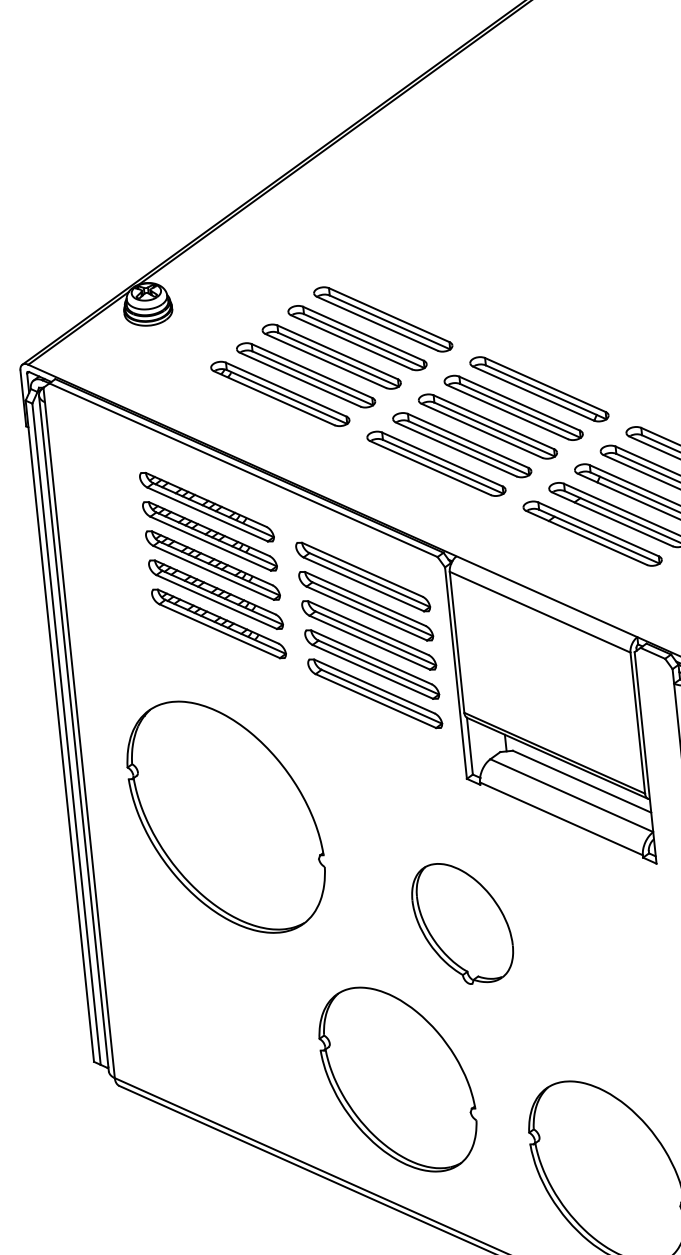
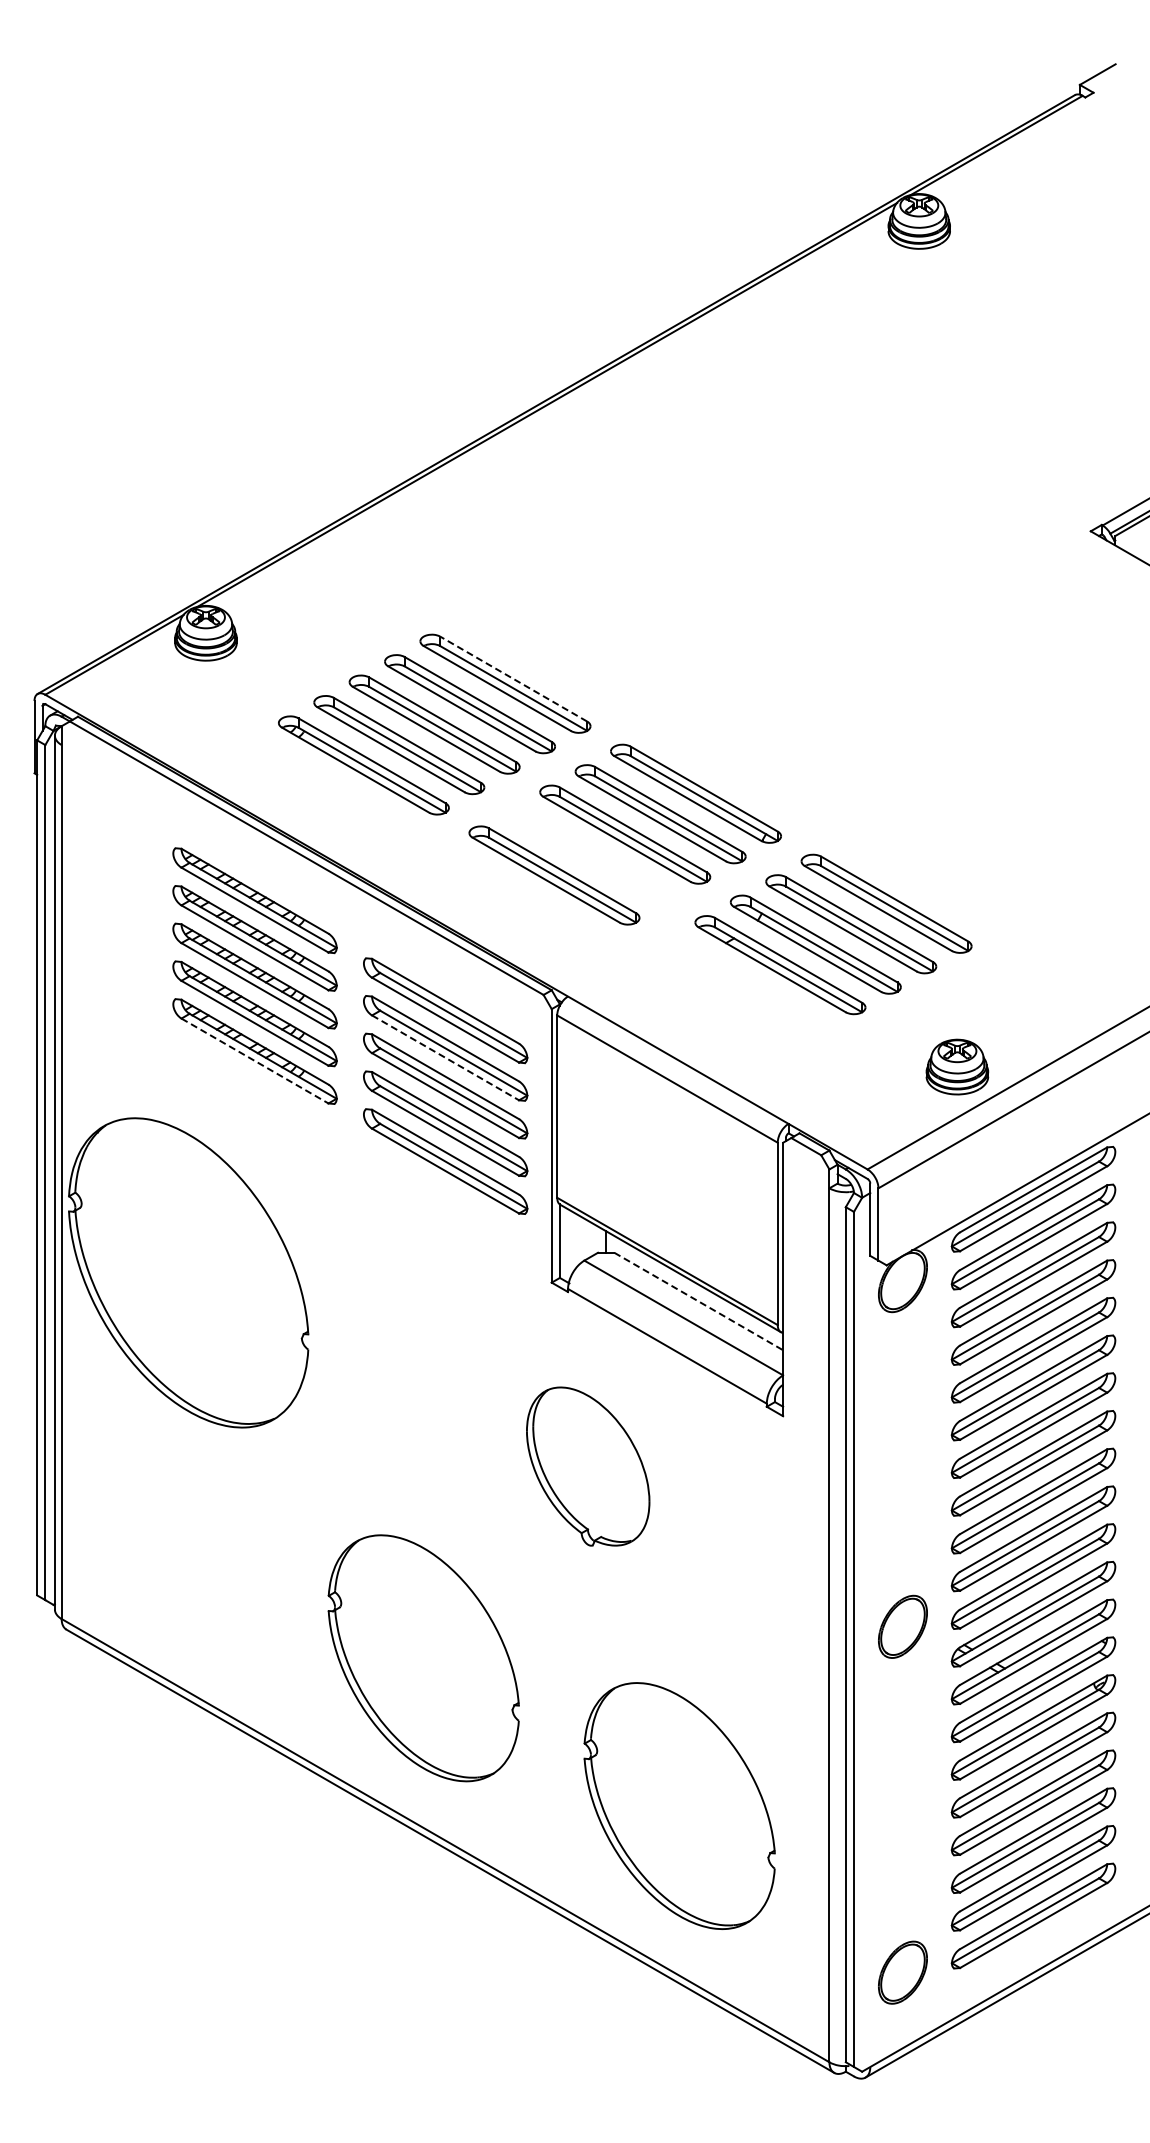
line: (389, 315) -> (513, 679), solid -> dashed
part: (461, 445) -> (589, 855), removed
part: (592, 533) -> (744, 985), removed
line: (366, 613) -> (445, 1057), solid -> dashed
line: (220, 631) -> (255, 1061), solid -> dashed
line: (582, 781) -> (699, 1301), solid -> dashed
part: (226, 816) -> (188, 1272), moved
part: (462, 922) -> (588, 1466), moved

